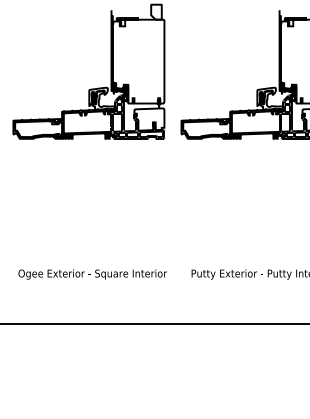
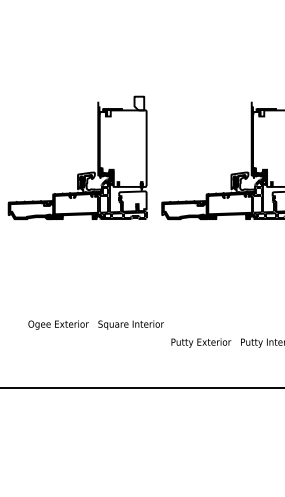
text: (92, 273) -> (95, 324), moved

